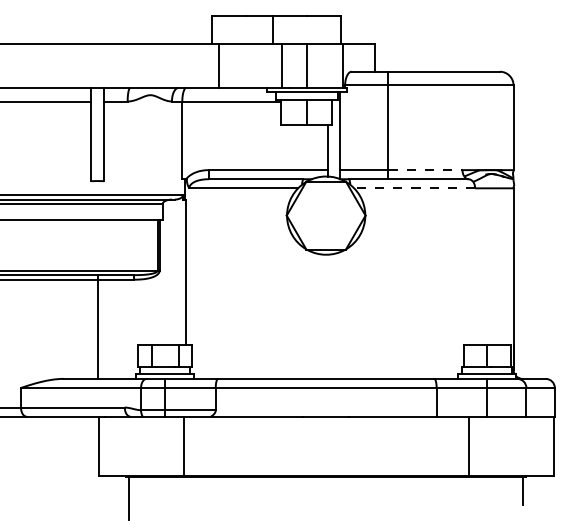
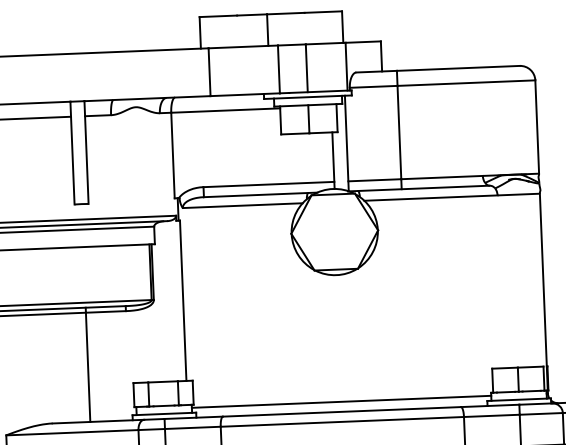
line: (425, 170) -> (442, 177), dashed -> solid
line: (414, 188) -> (430, 198), dashed -> solid
line: (326, 369) -> (341, 401), added

